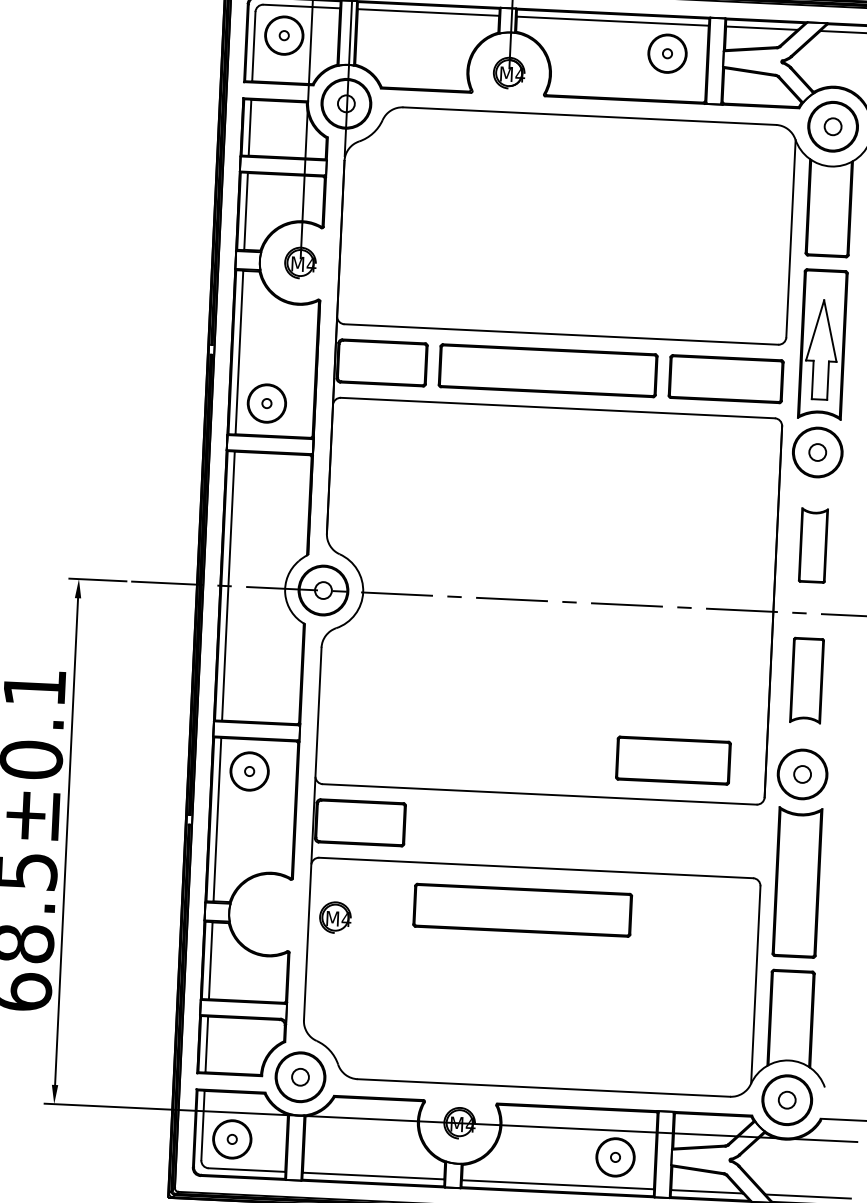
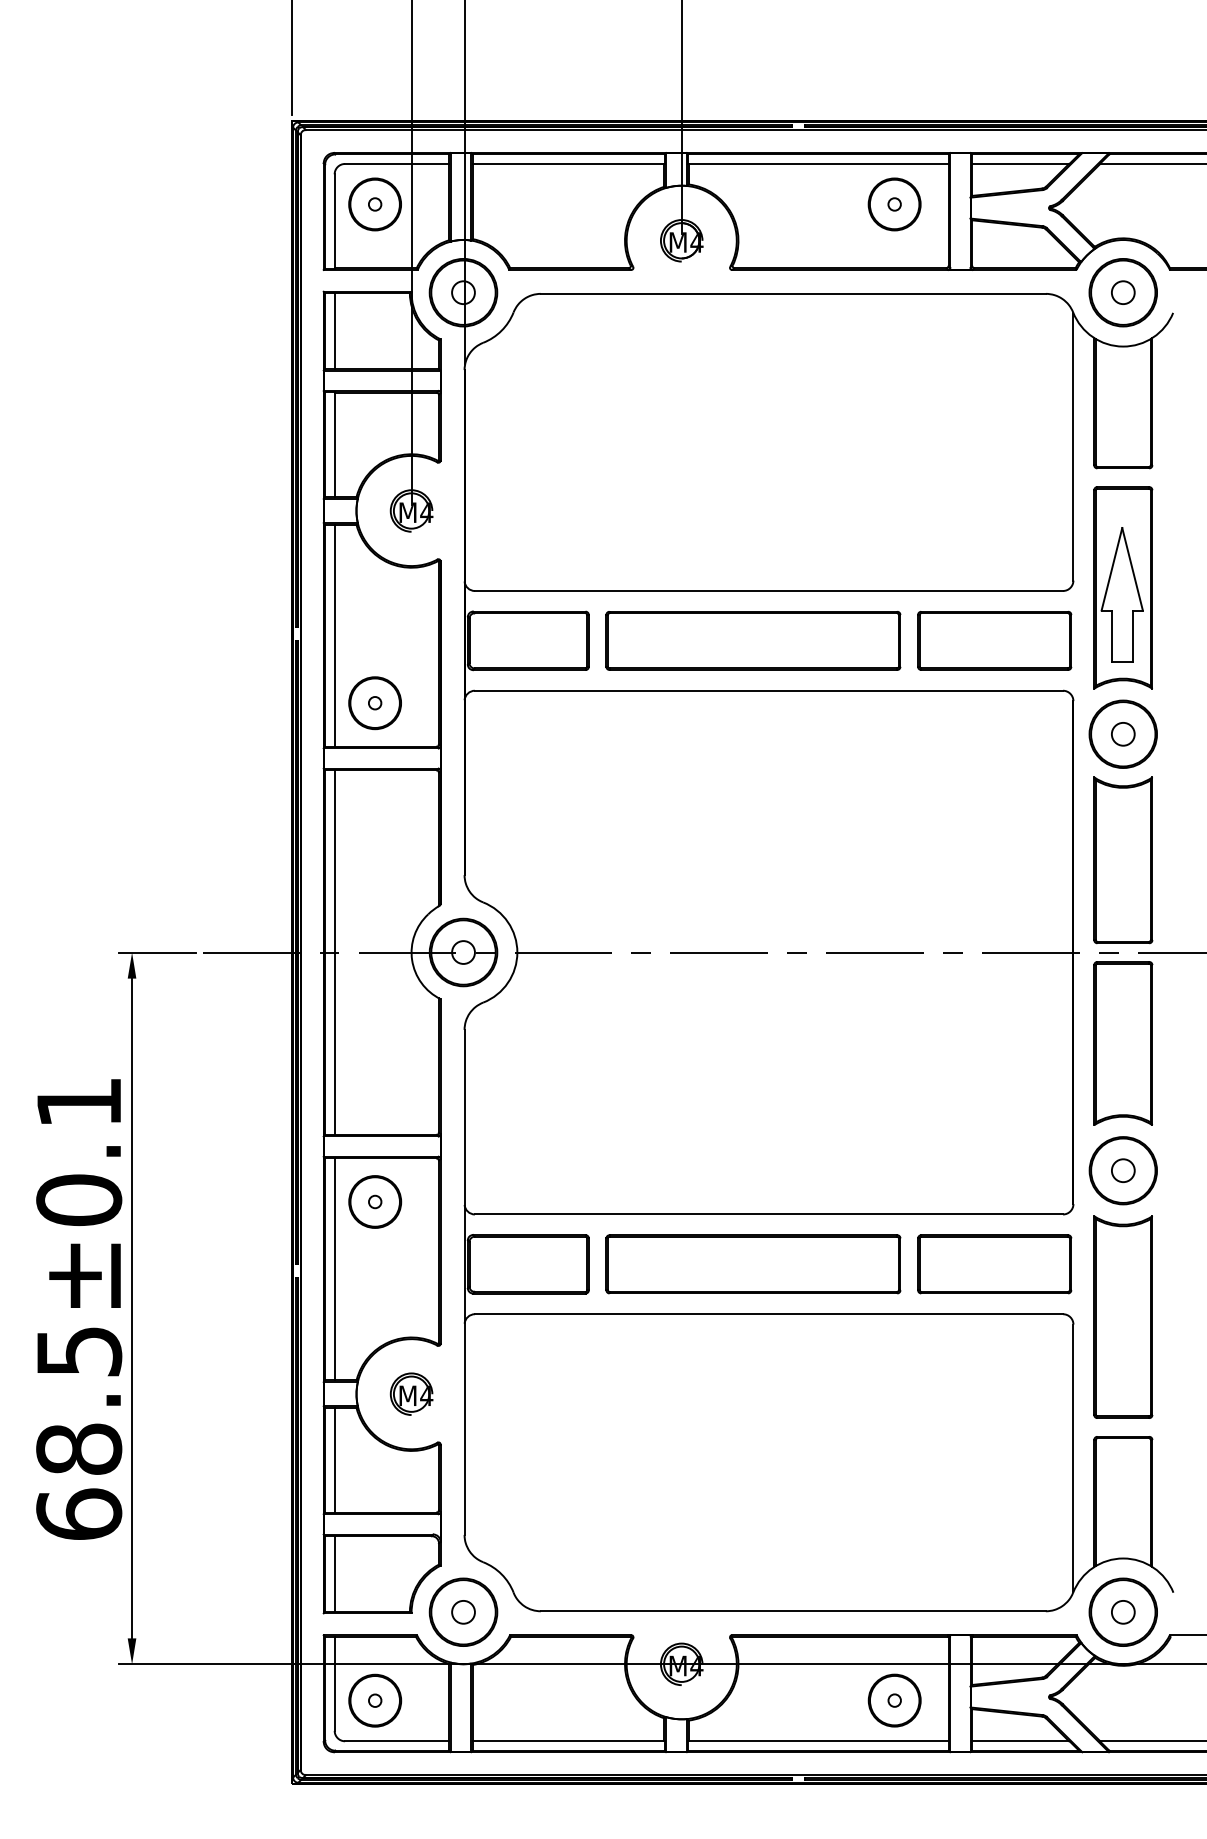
part: (813, 545) -> (1123, 860), size x1.67
part: (807, 680) -> (1123, 1043), size x1.43
part: (673, 760) -> (994, 1264), moved
part: (522, 910) -> (753, 1264), moved
part: (335, 917) -> (411, 1393), moved

